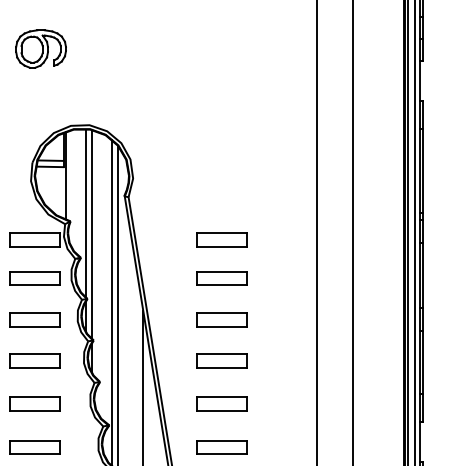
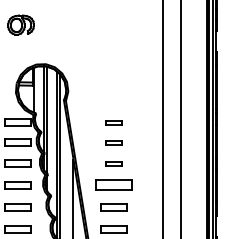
part: (221, 238) -> (113, 122), size x0.6
part: (221, 277) -> (113, 142), size x0.6
part: (221, 318) -> (113, 163), size x0.6
part: (221, 361) -> (113, 185), size x1.4

